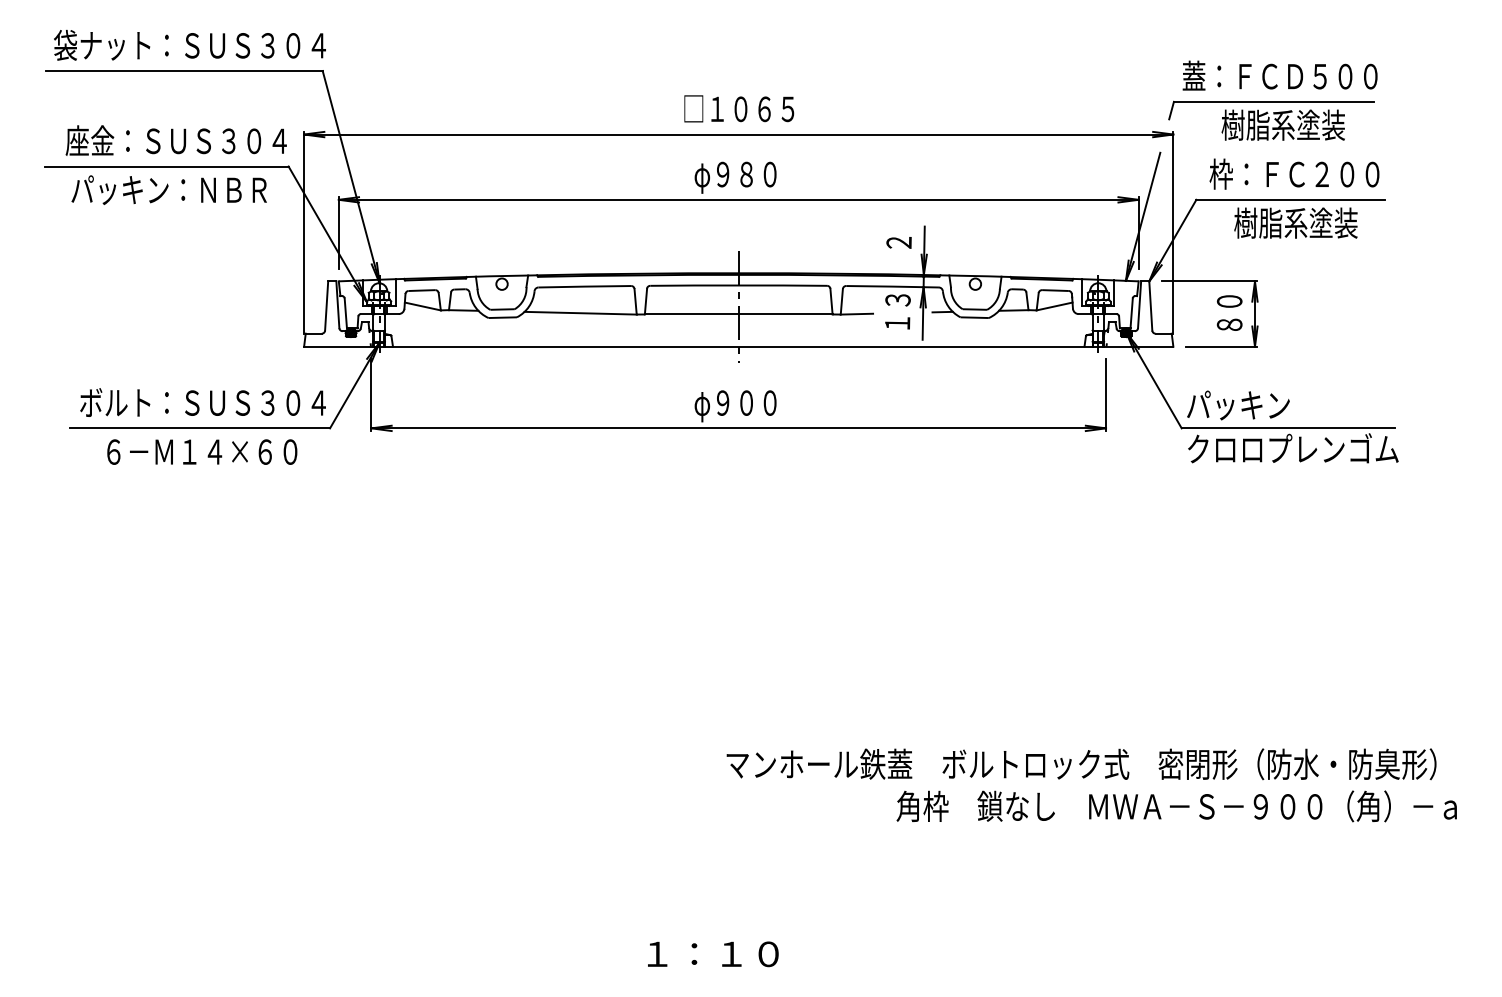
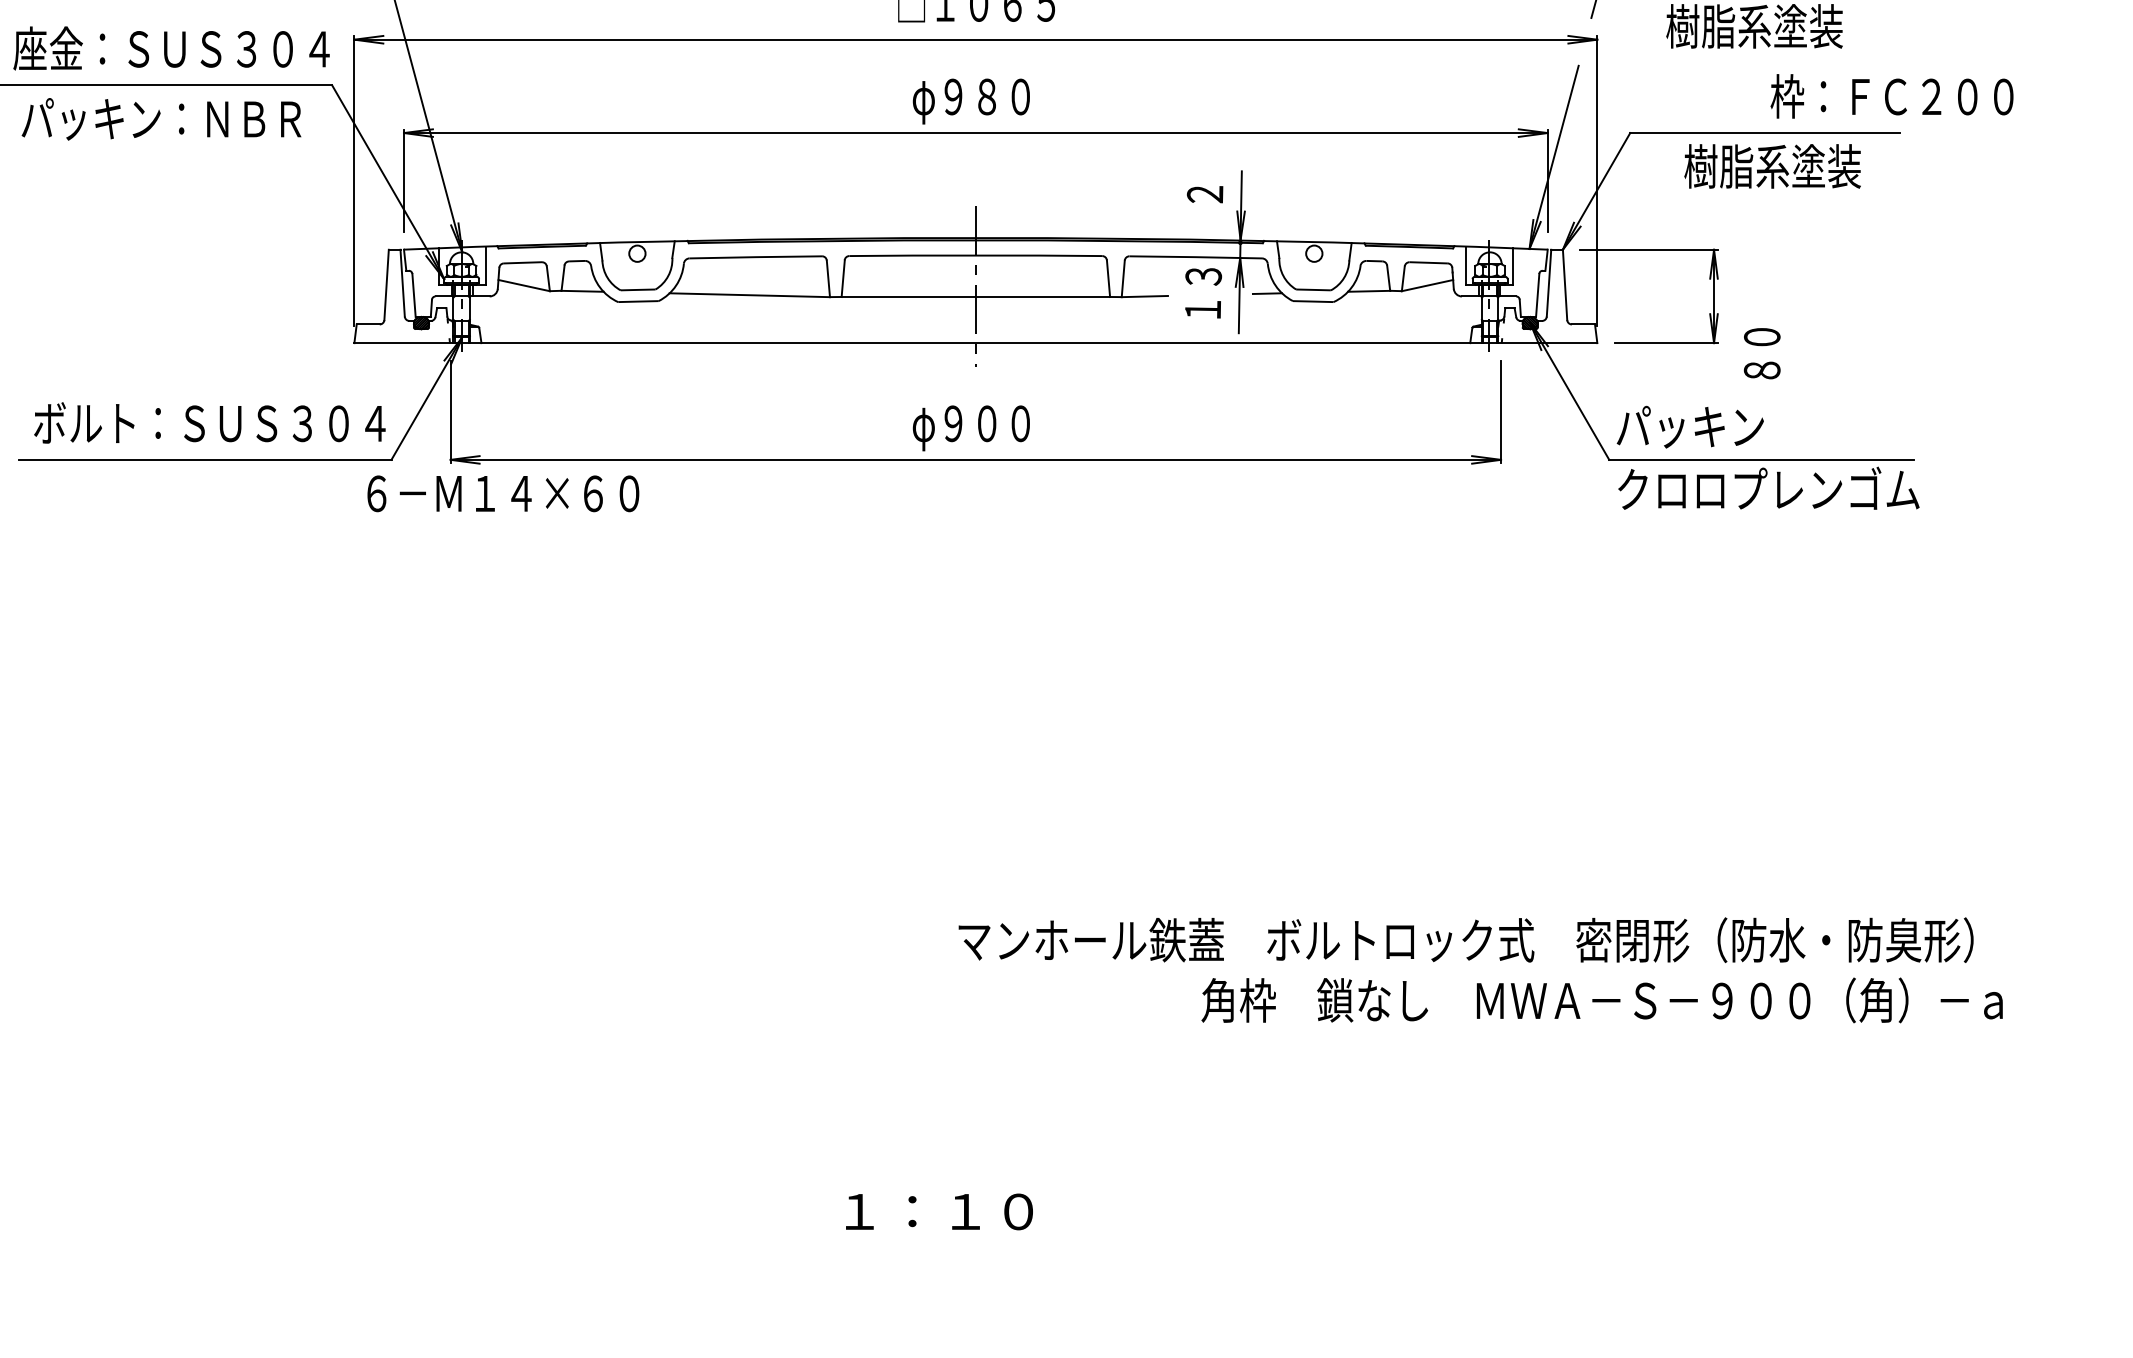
text: (1294, 173) -> (1892, 95), moved
text: (1229, 312) -> (1761, 352), moved
text: (202, 451) -> (503, 492), moved

